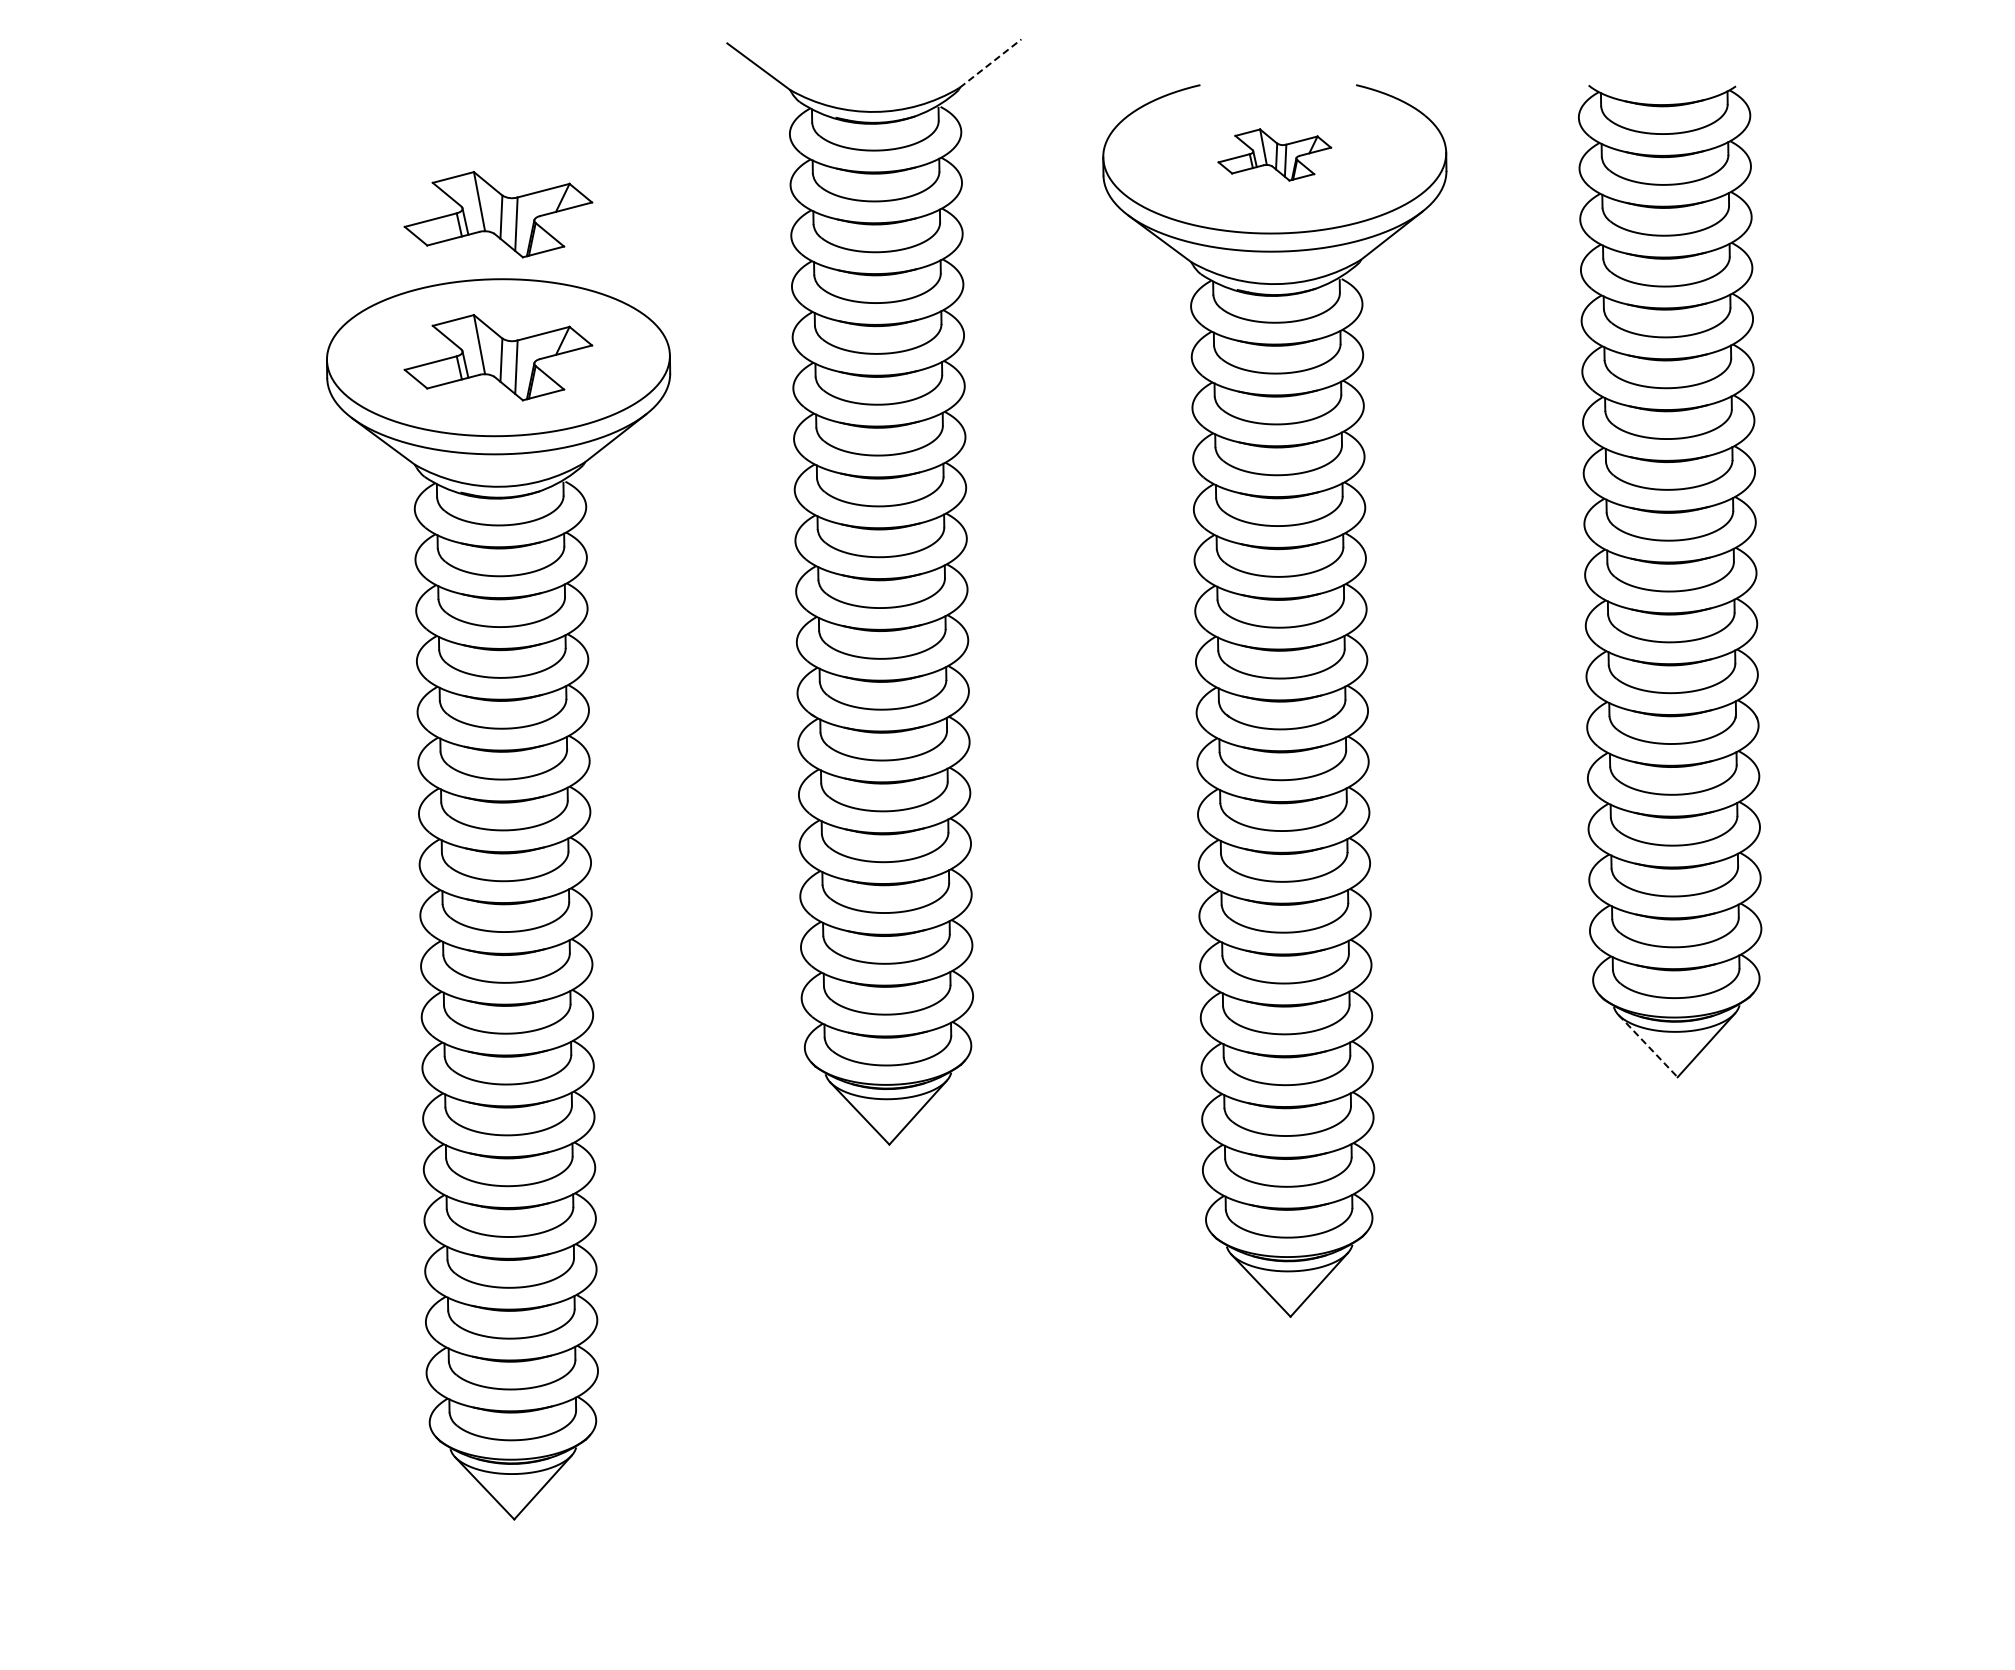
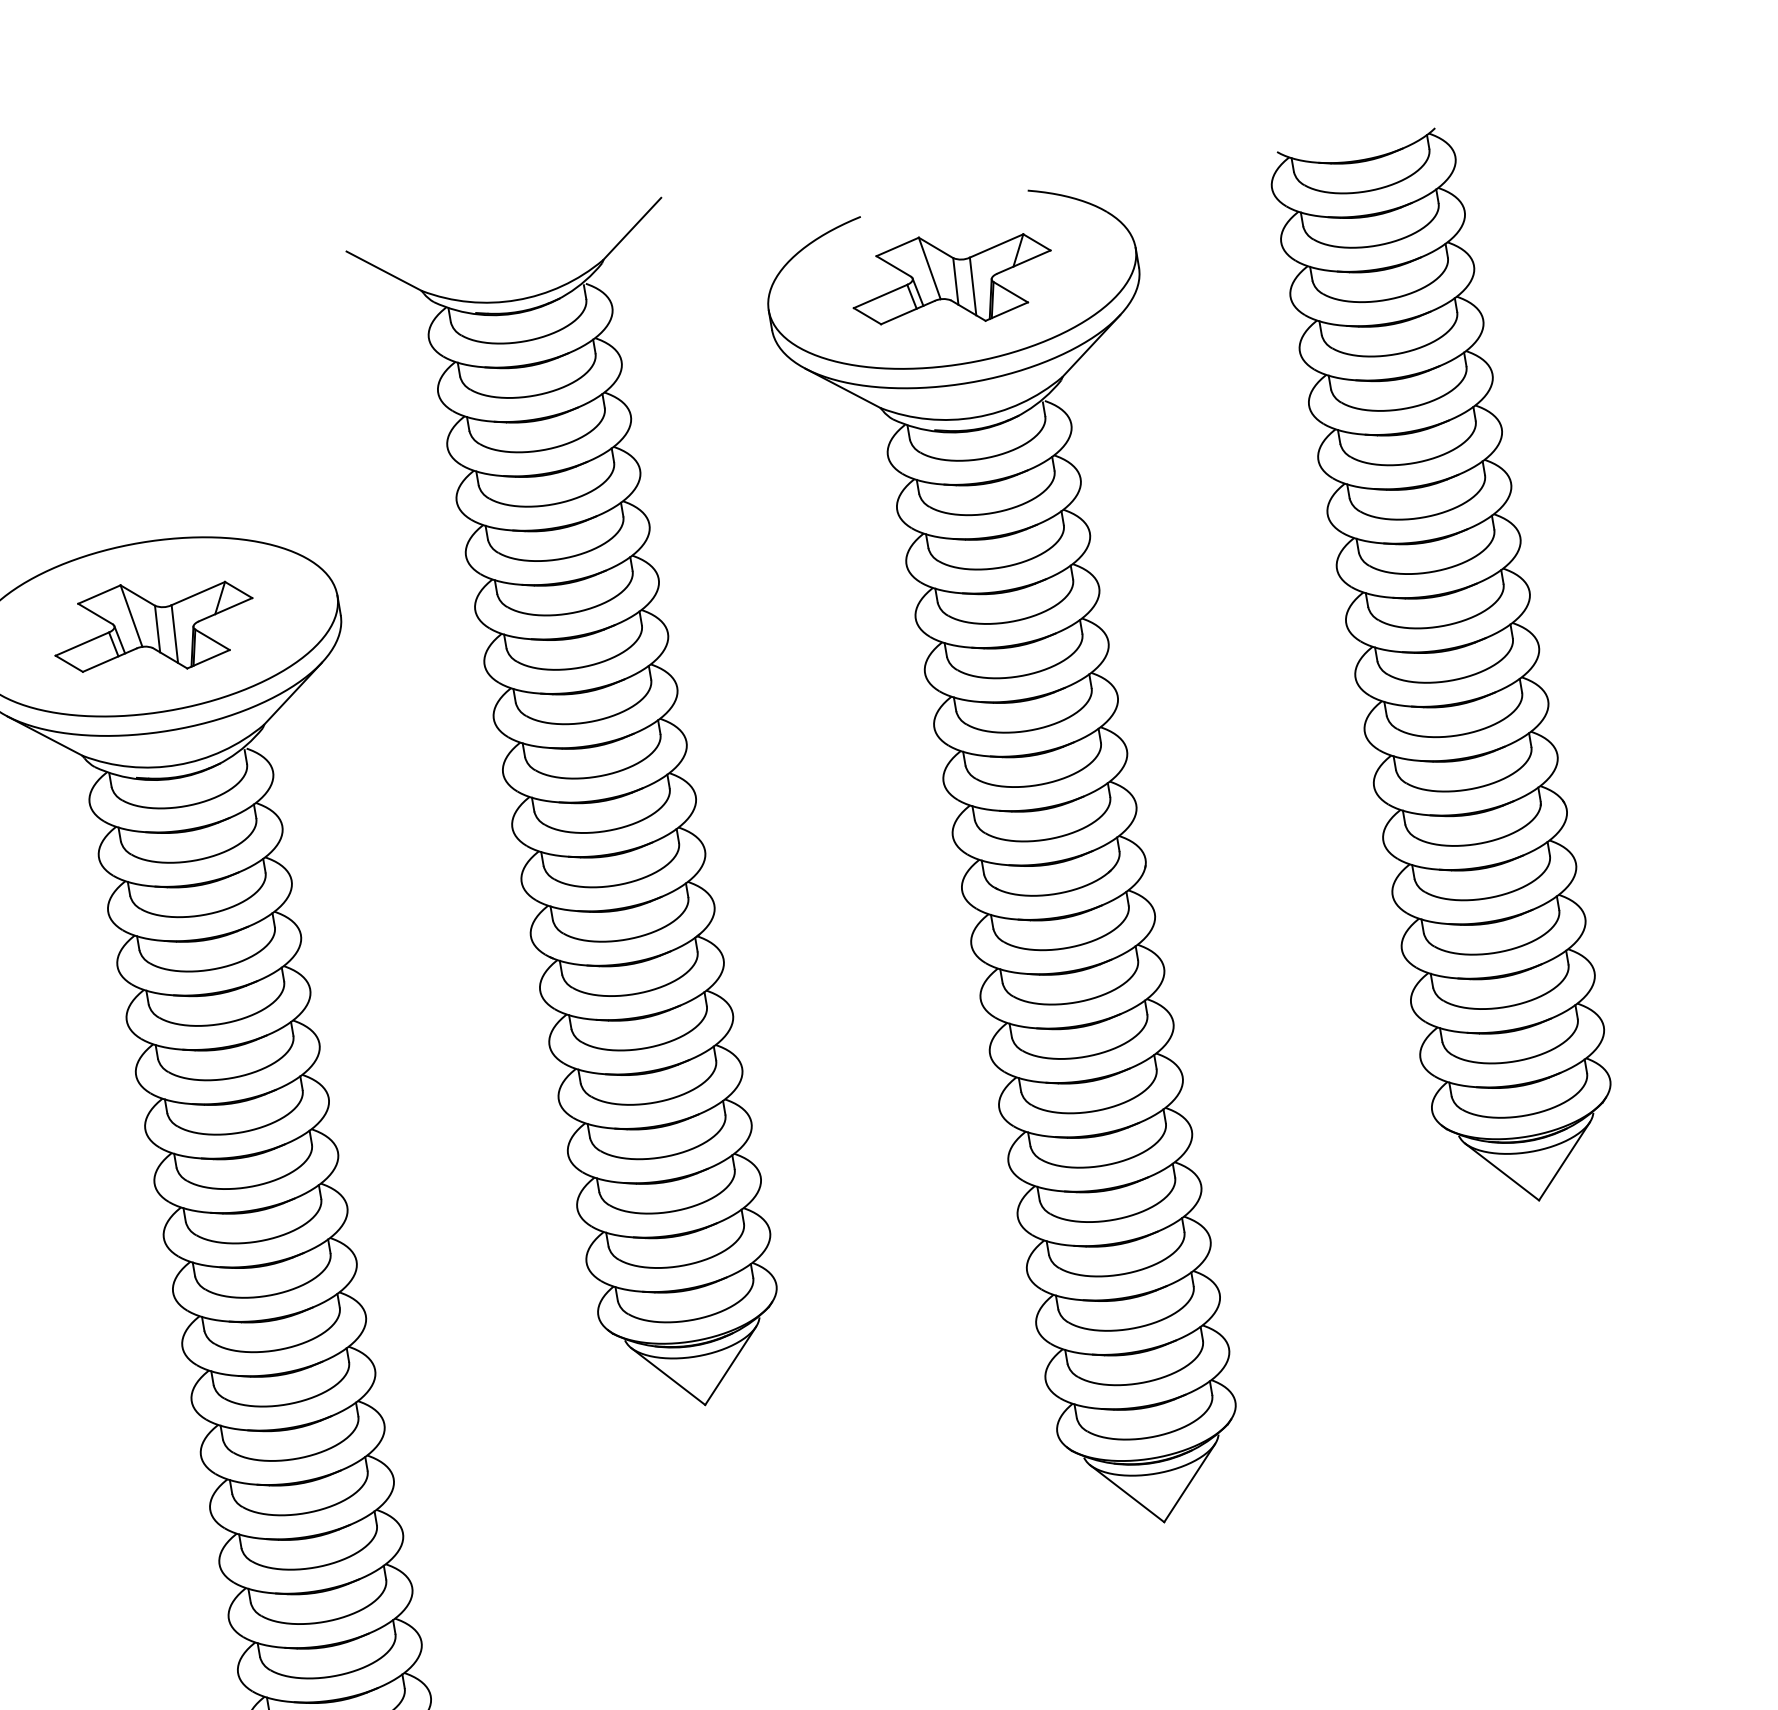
line: (990, 63) -> (632, 228), dashed -> solid
part: (1274, 154) -> (951, 278), size x1.67
part: (498, 214) -> (129, 473), removed
line: (1648, 1046) -> (1502, 1172), dashed -> solid

